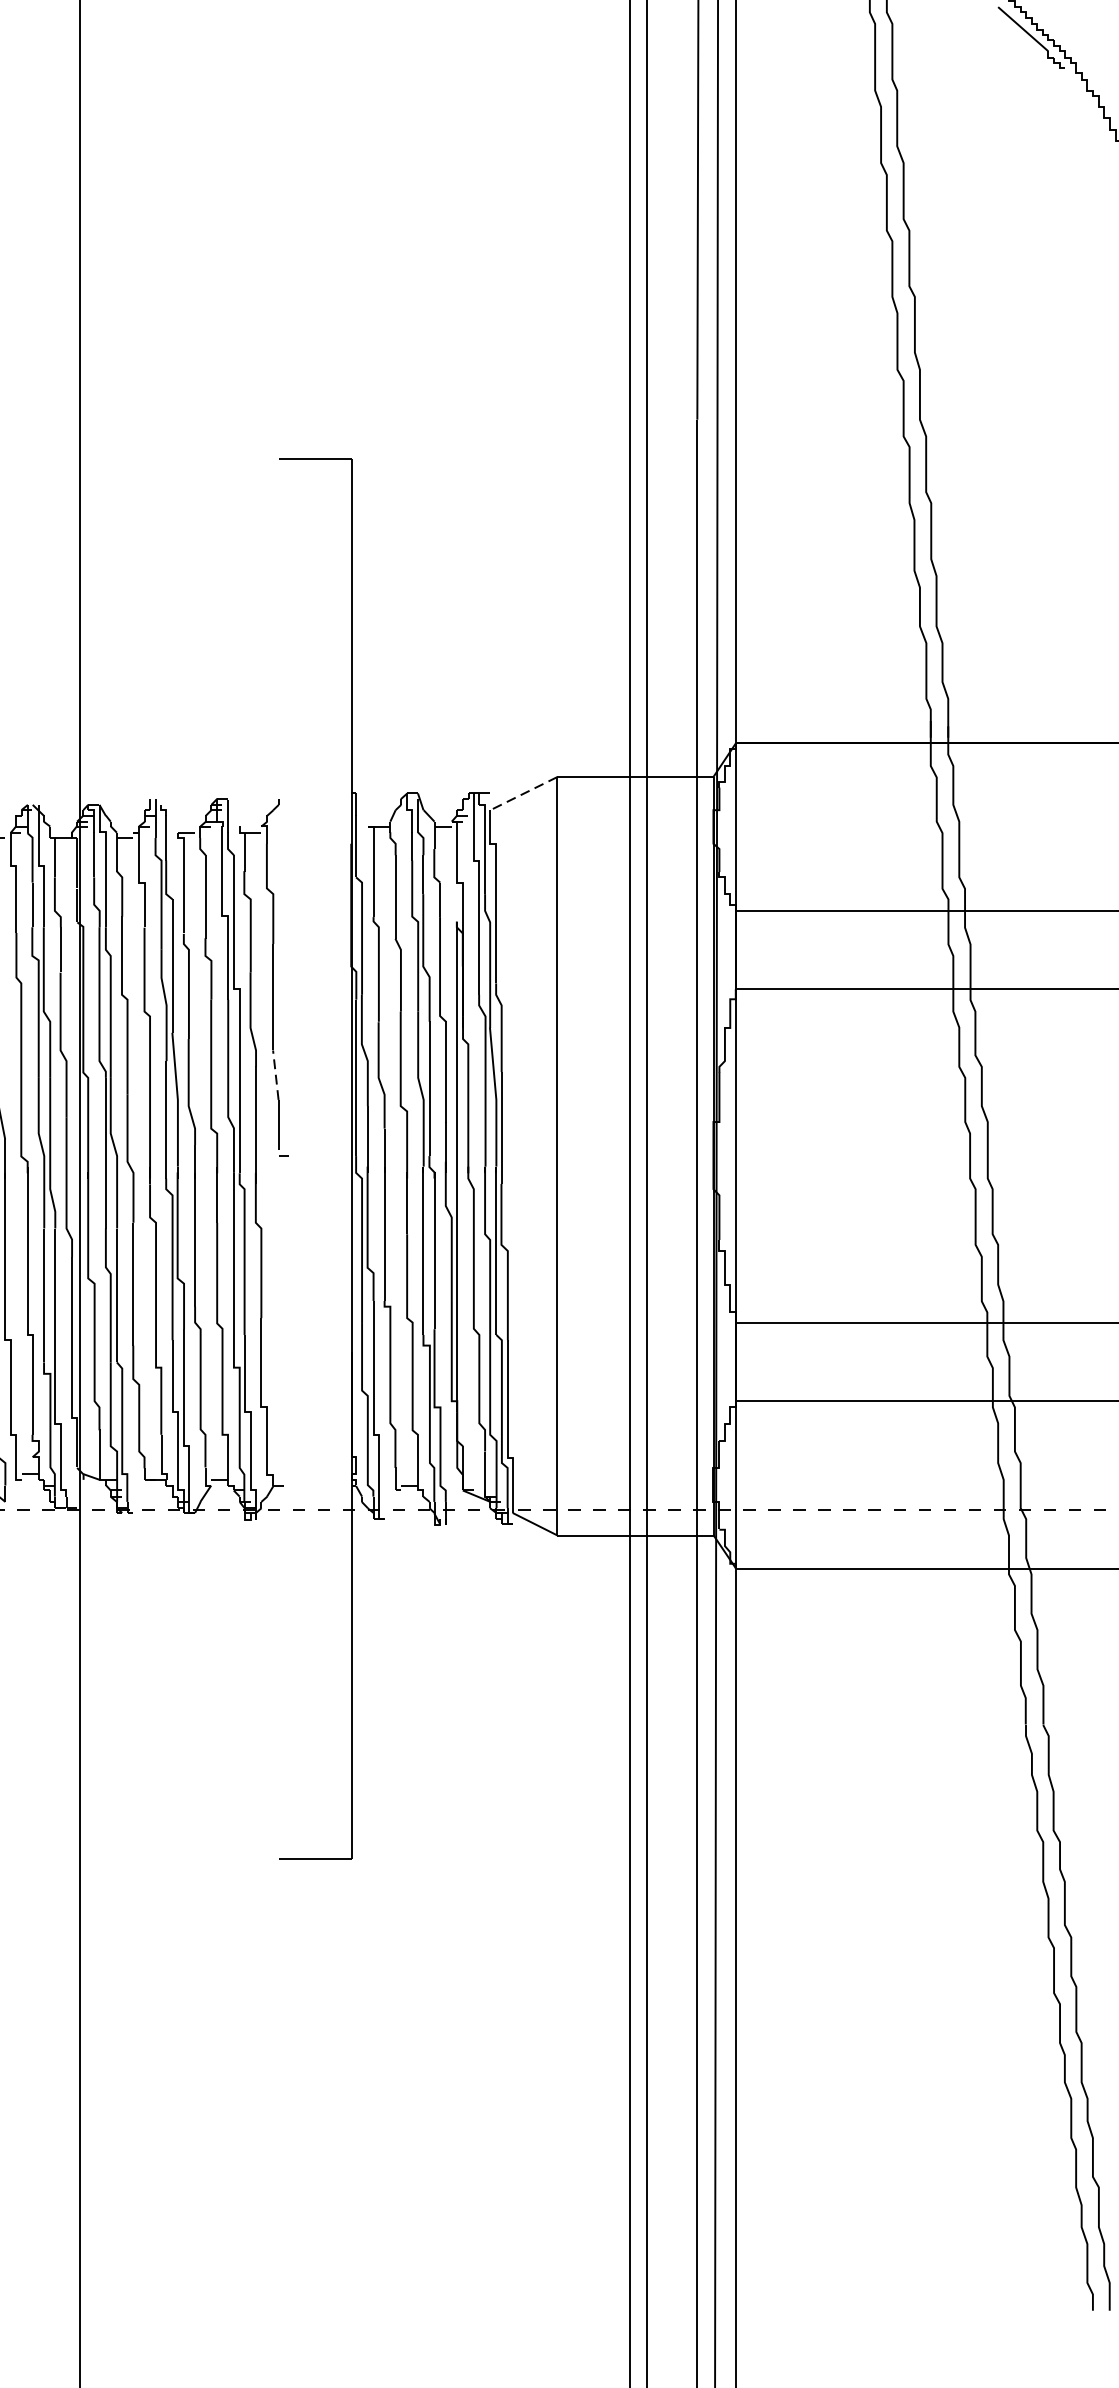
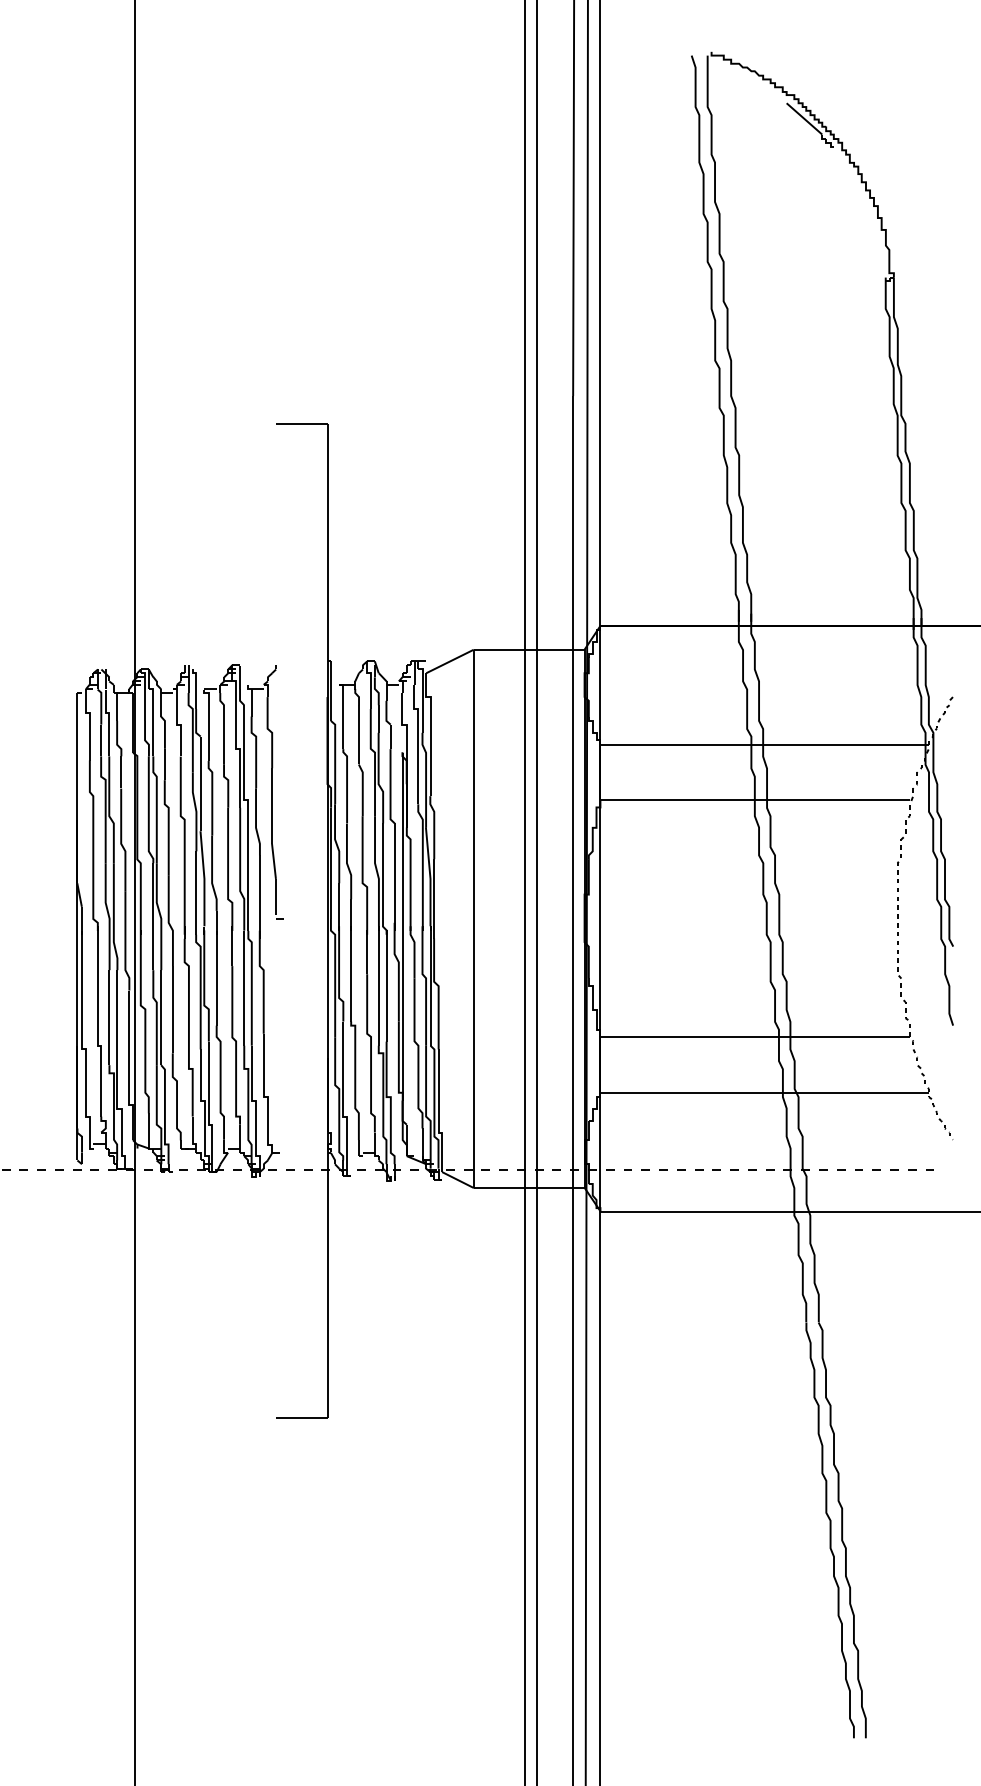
line: (523, 793) -> (449, 661), dashed -> solid
line: (275, 1075) -> (273, 861), dashed -> solid

